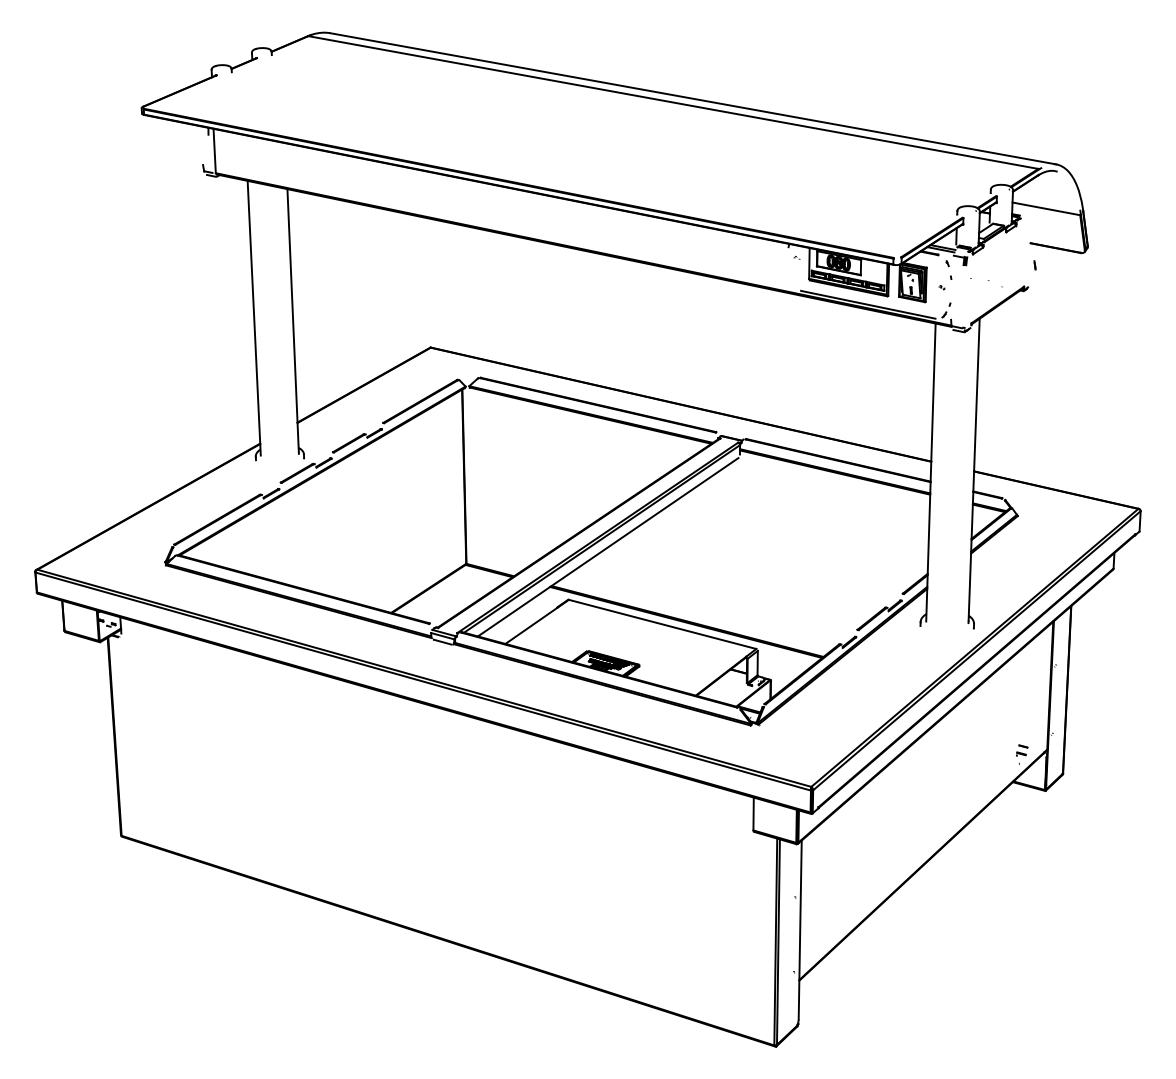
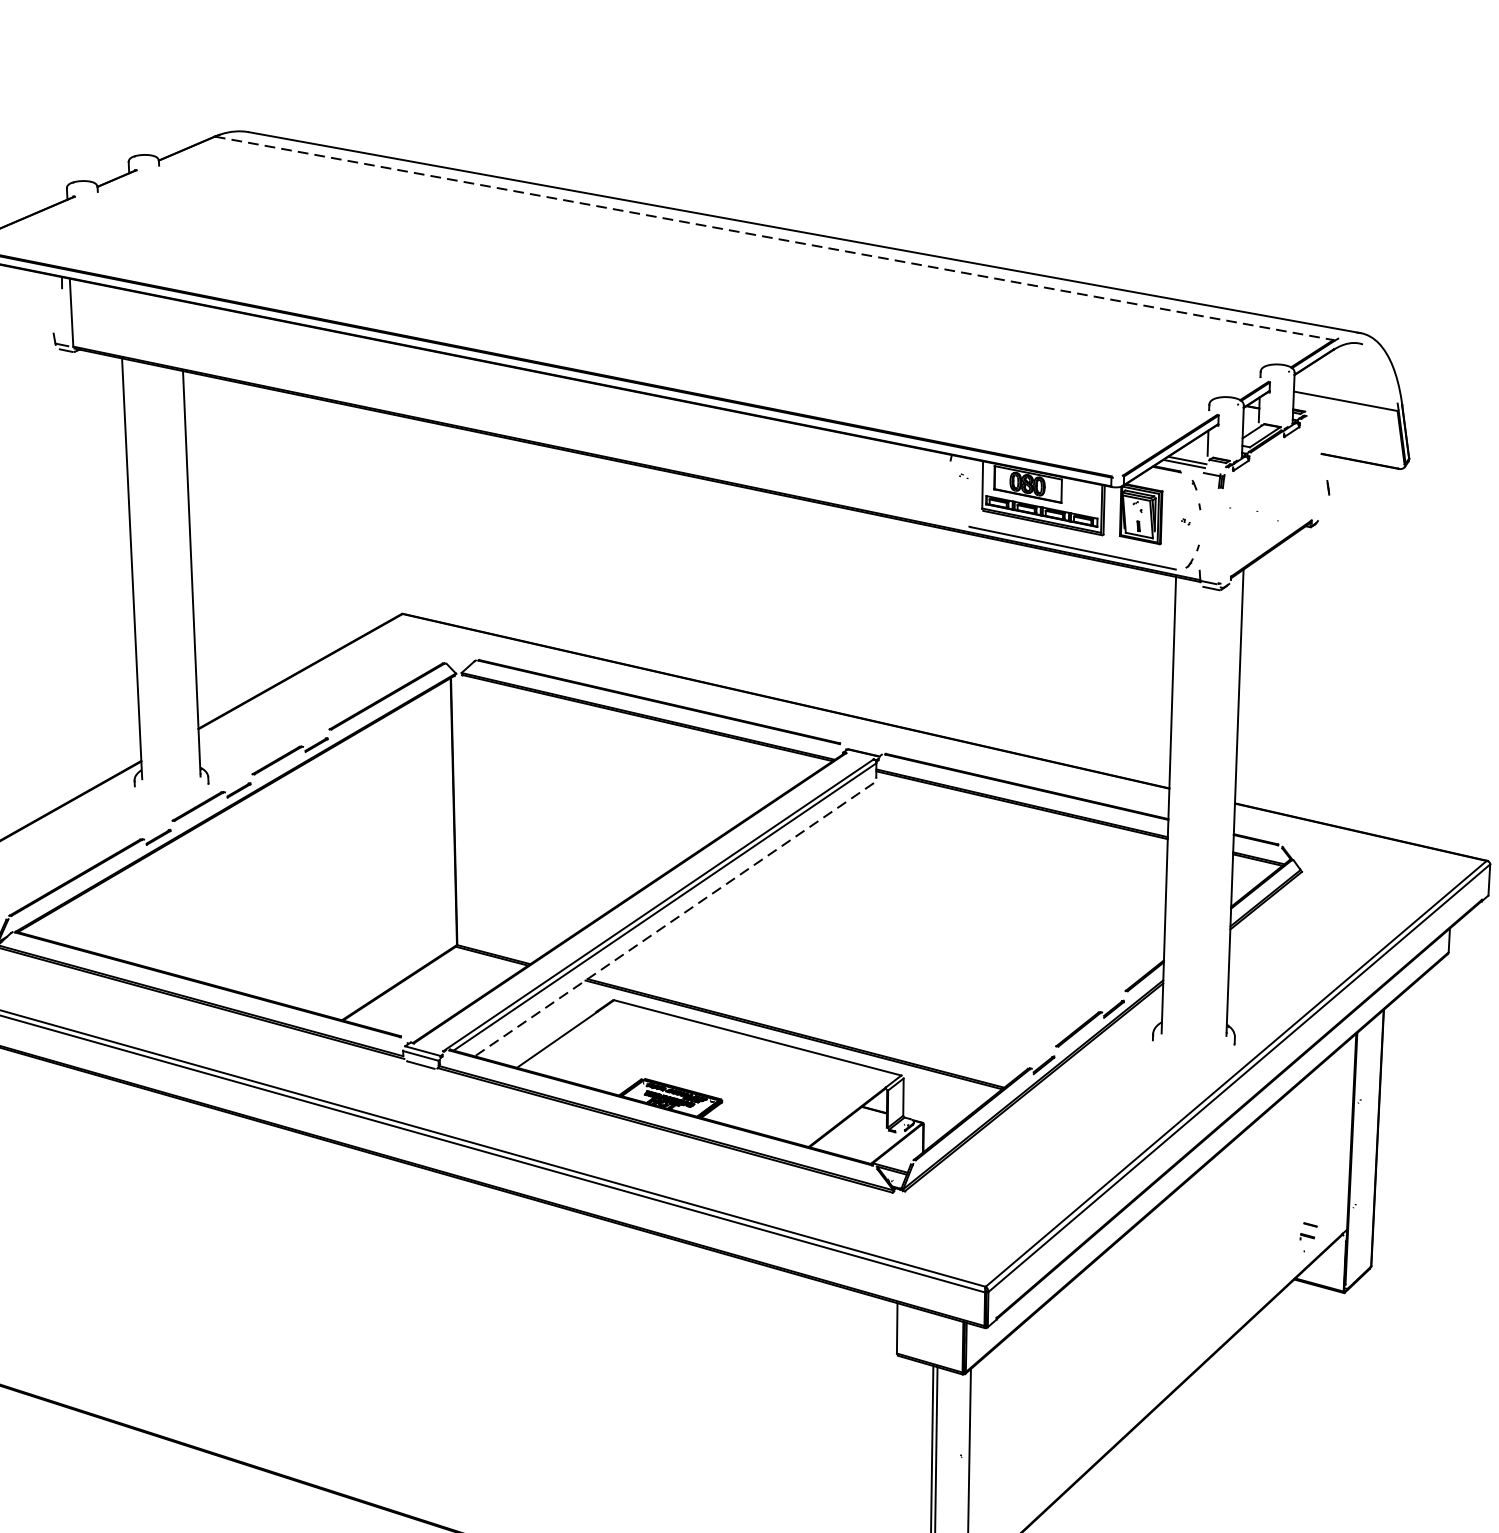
line: (673, 102) -> (774, 238), solid -> dashed
line: (608, 547) -> (674, 920), solid -> dashed

